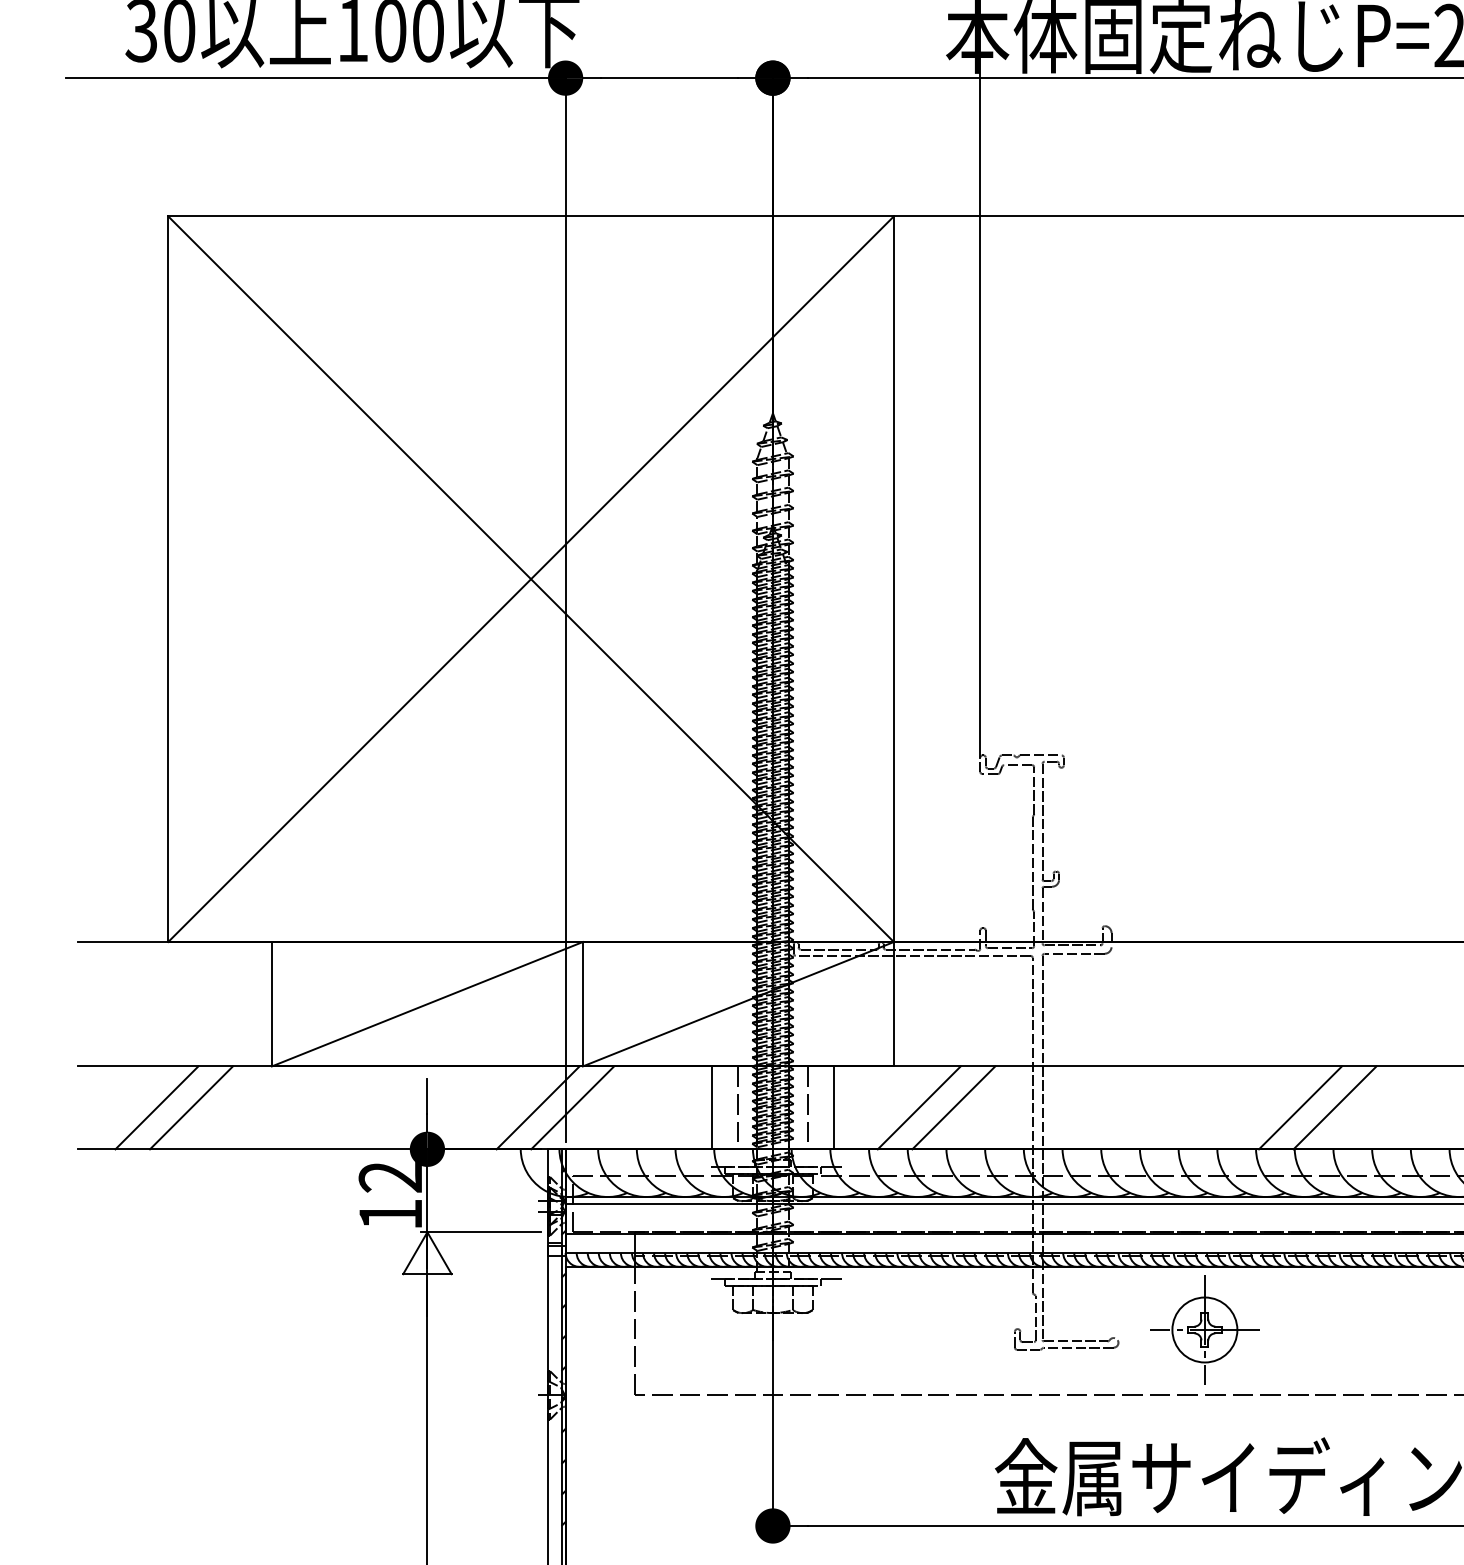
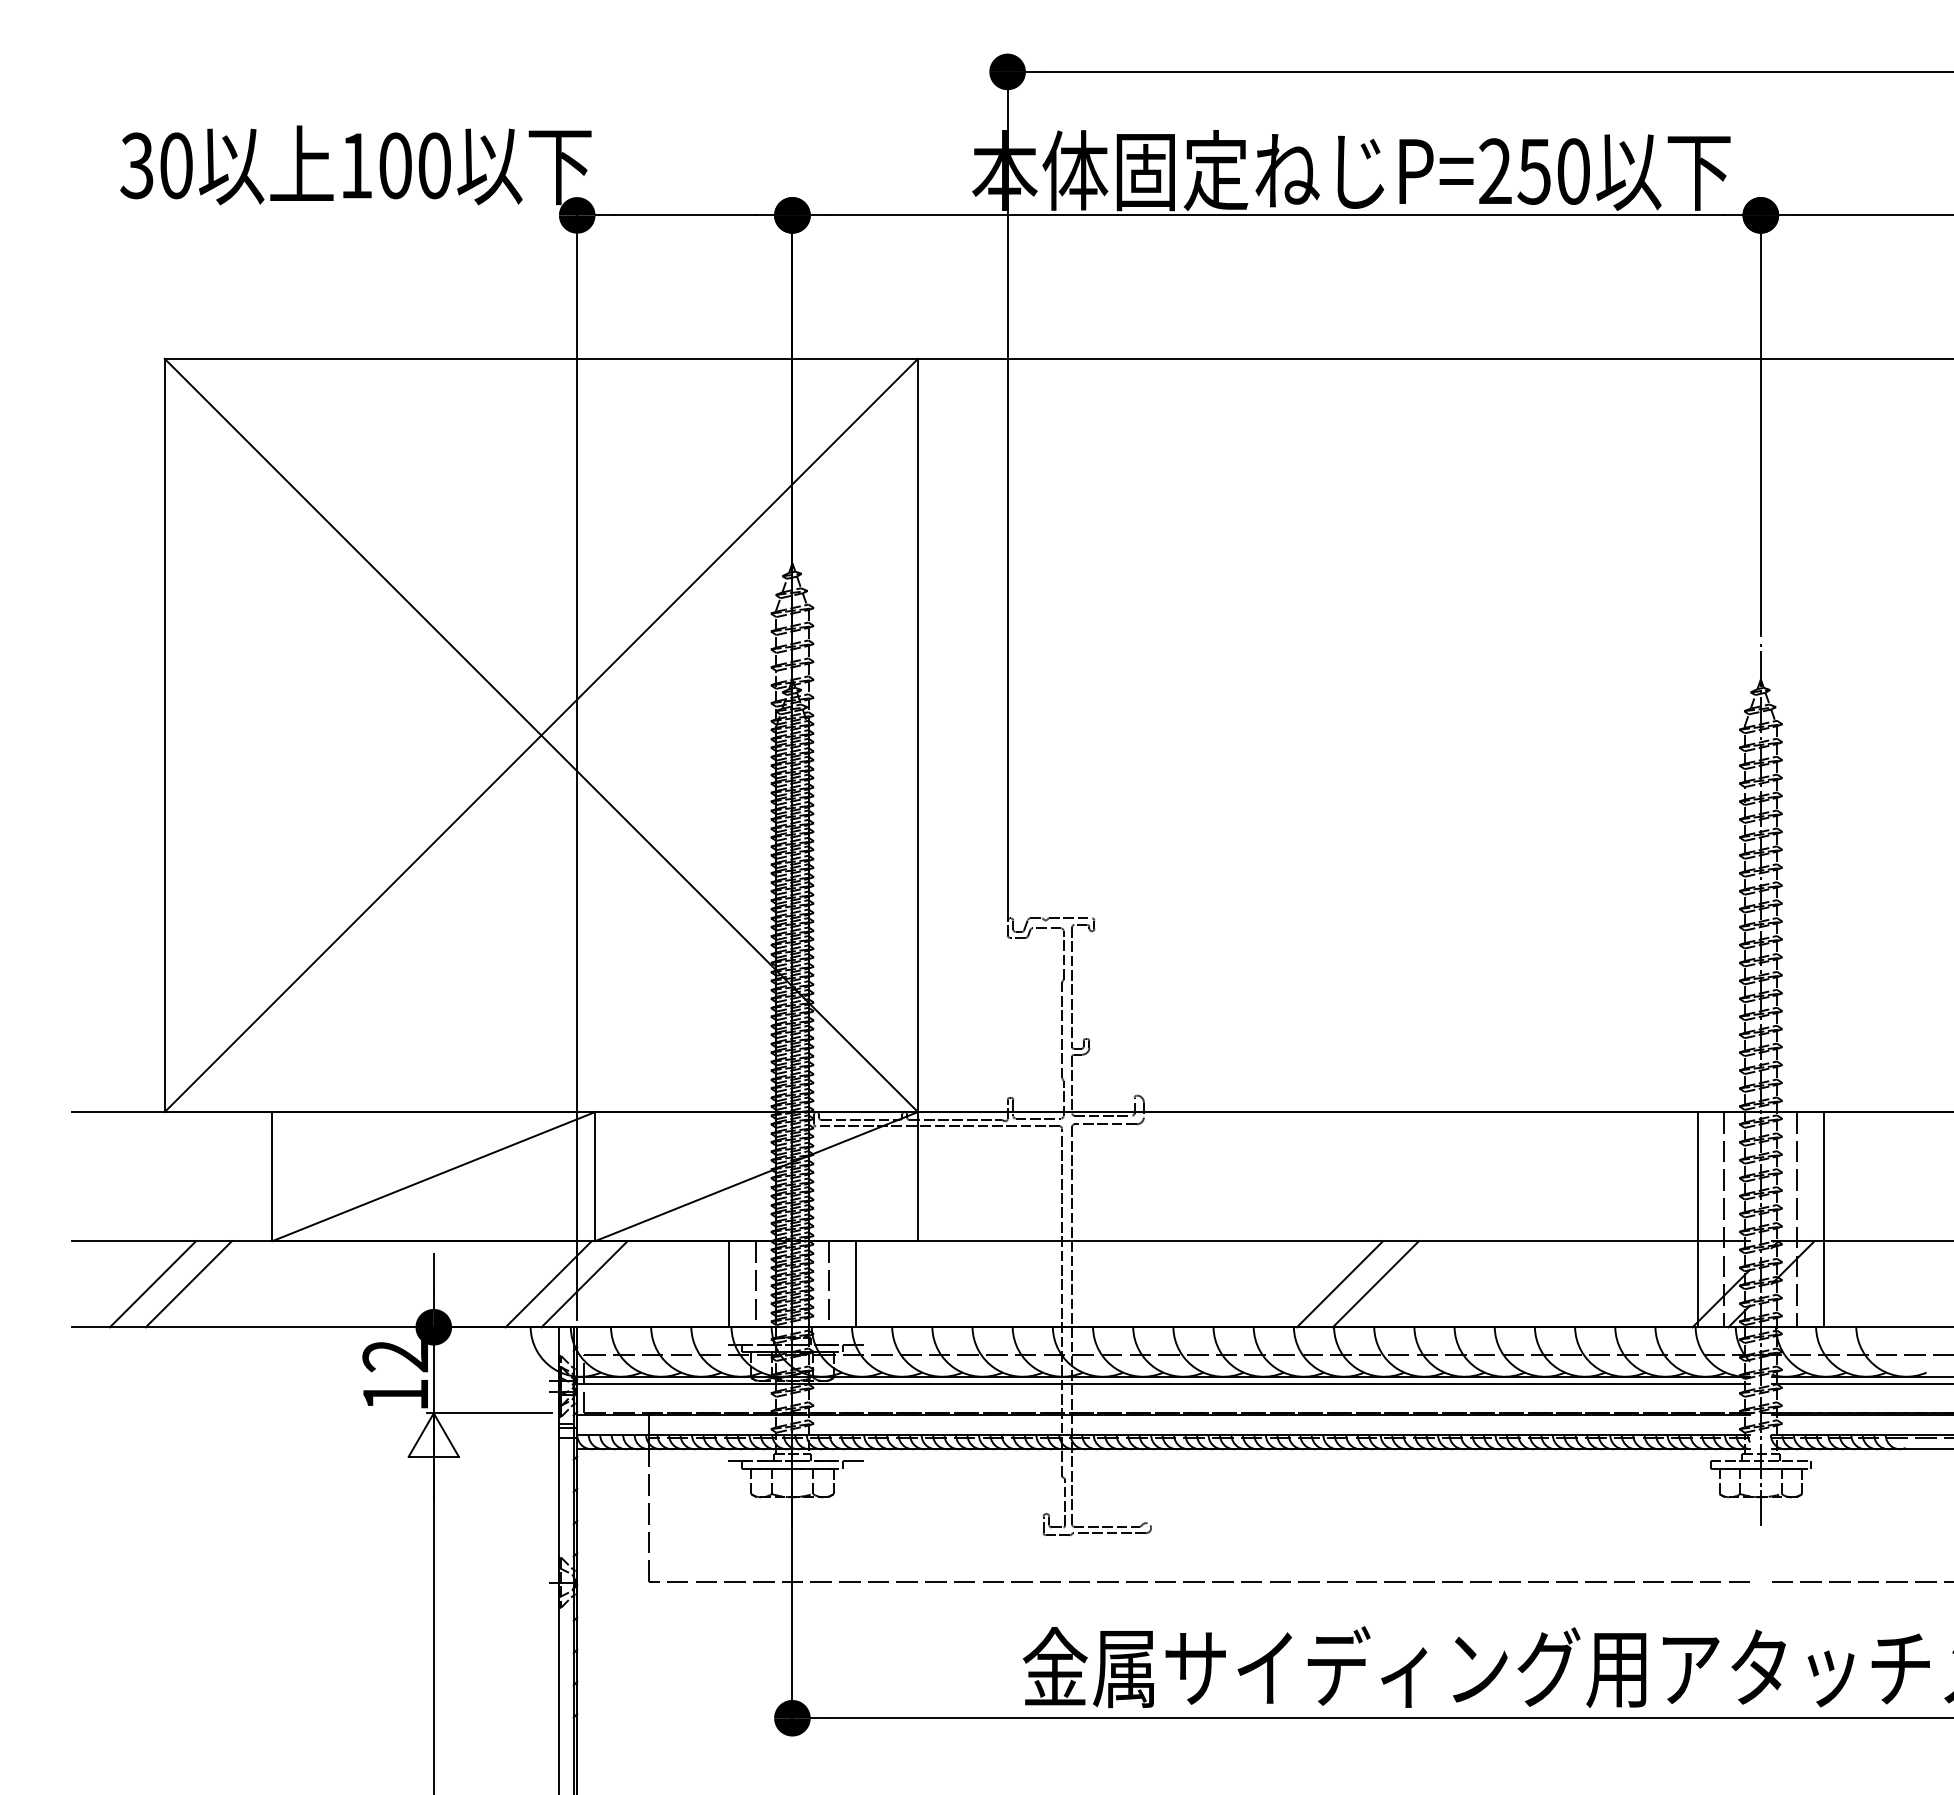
line: (315, 78) -> (317, 215), removed
line: (919, 1108) -> (944, 1284), removed
line: (954, 1108) -> (980, 1284), removed
part: (1204, 1329) -> (1240, 1514), removed

